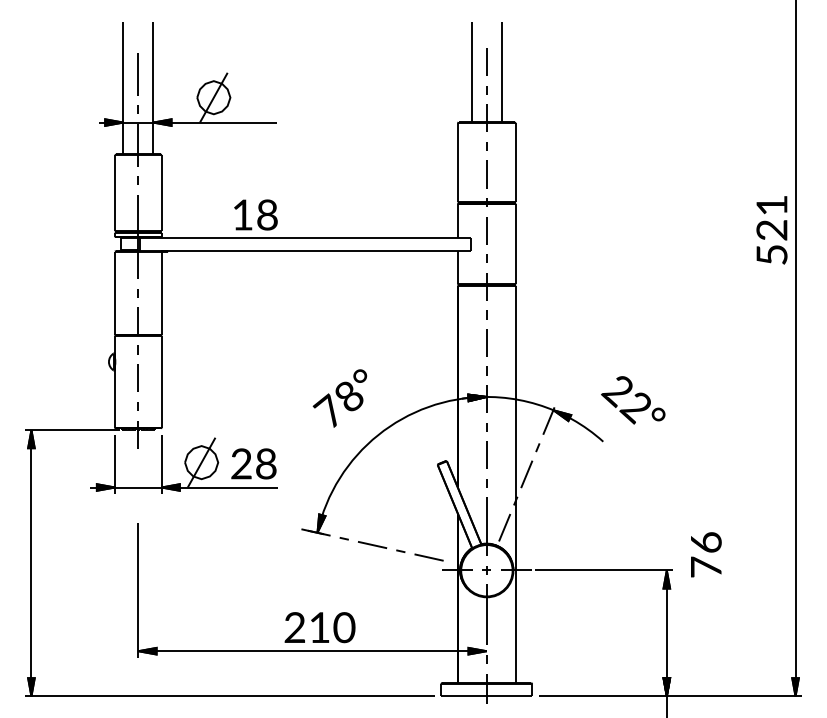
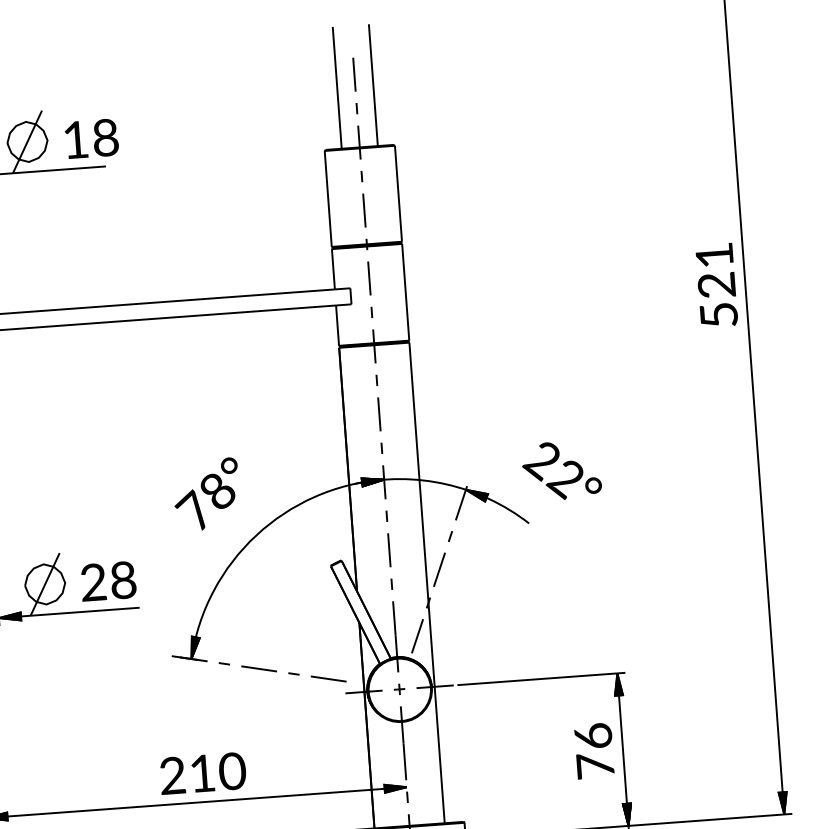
text: (255, 214) -> (91, 138), moved
text: (771, 230) -> (716, 285), moved
text: (706, 554) -> (594, 750), moved

